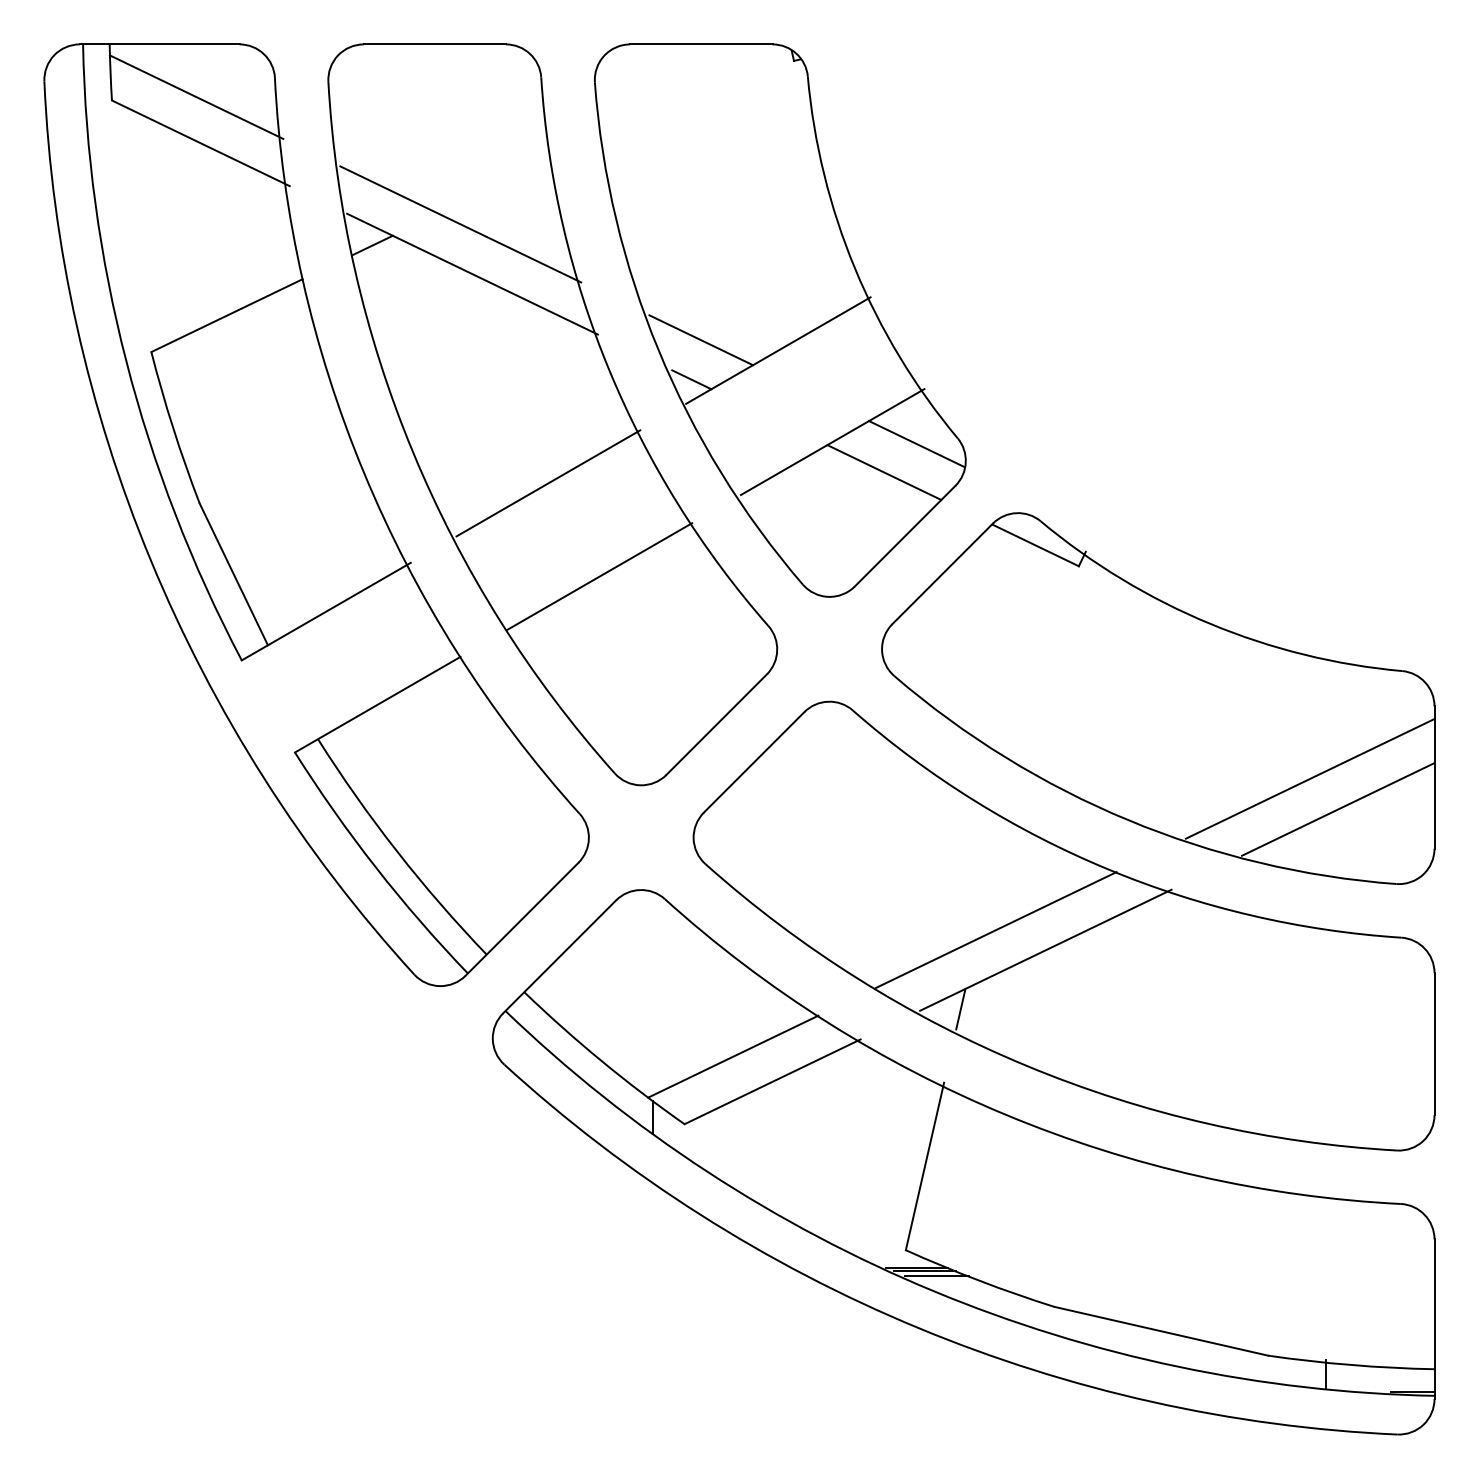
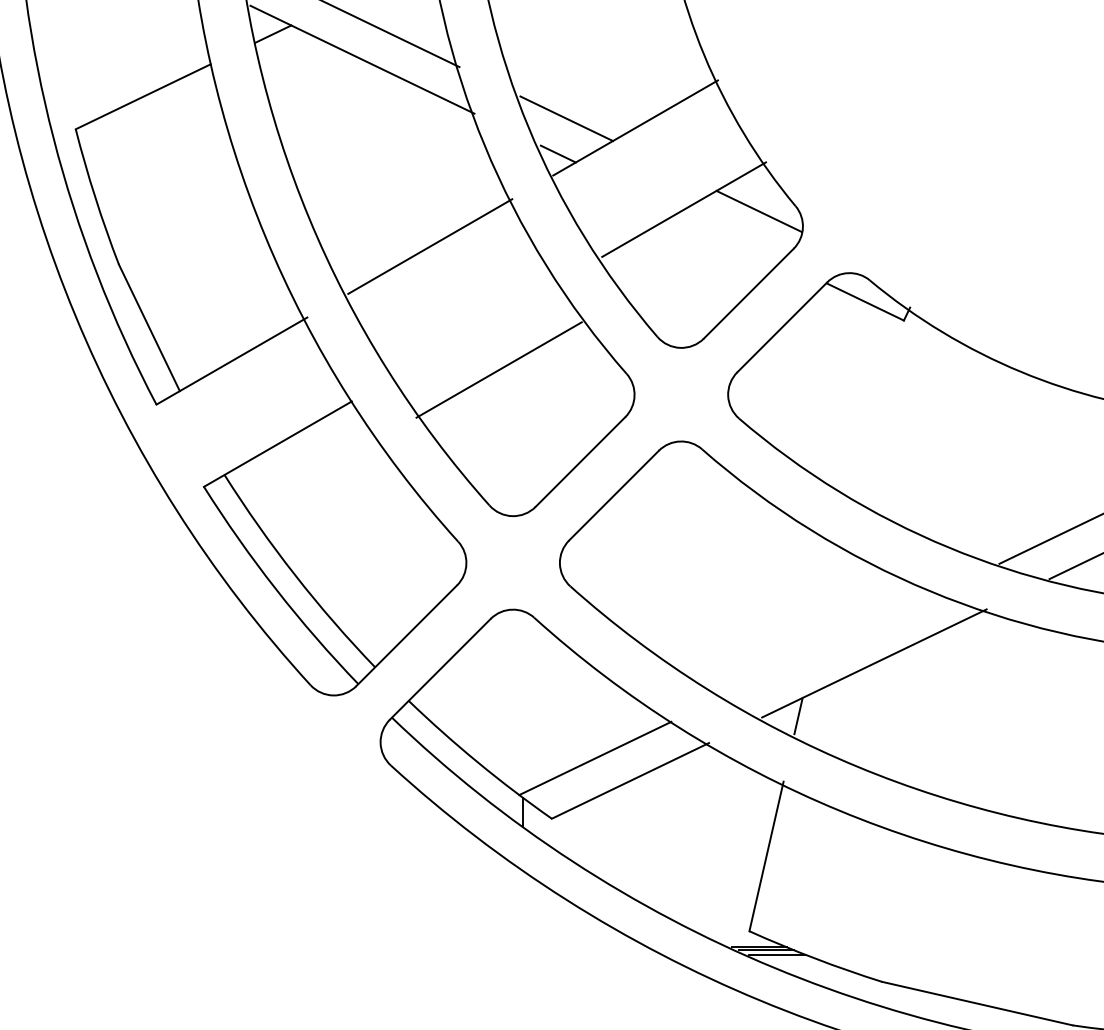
line: (884, 472) -> (730, 236), removed
line: (599, 576) -> (499, 369), moved
line: (995, 929) -> (829, 644), removed

